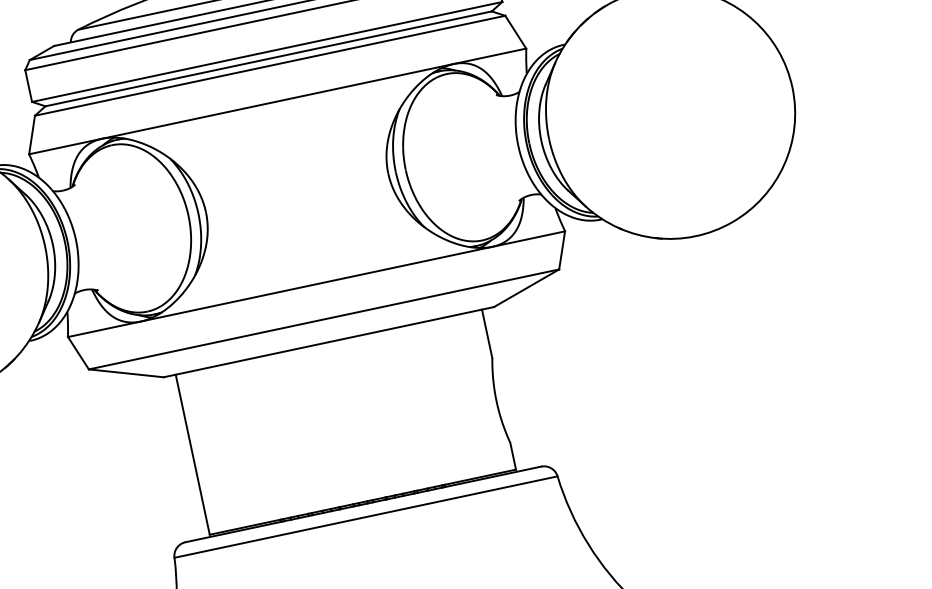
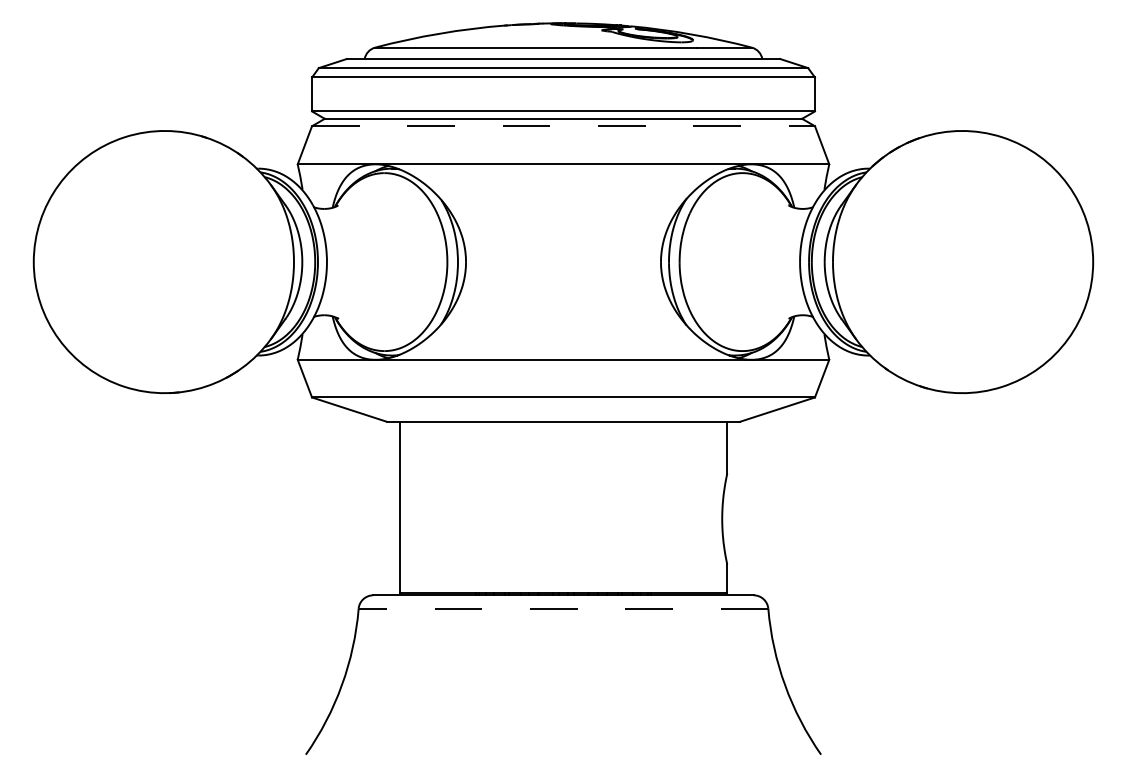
line: (271, 65) -> (564, 126), solid -> dashed
line: (365, 516) -> (563, 608), solid -> dashed

